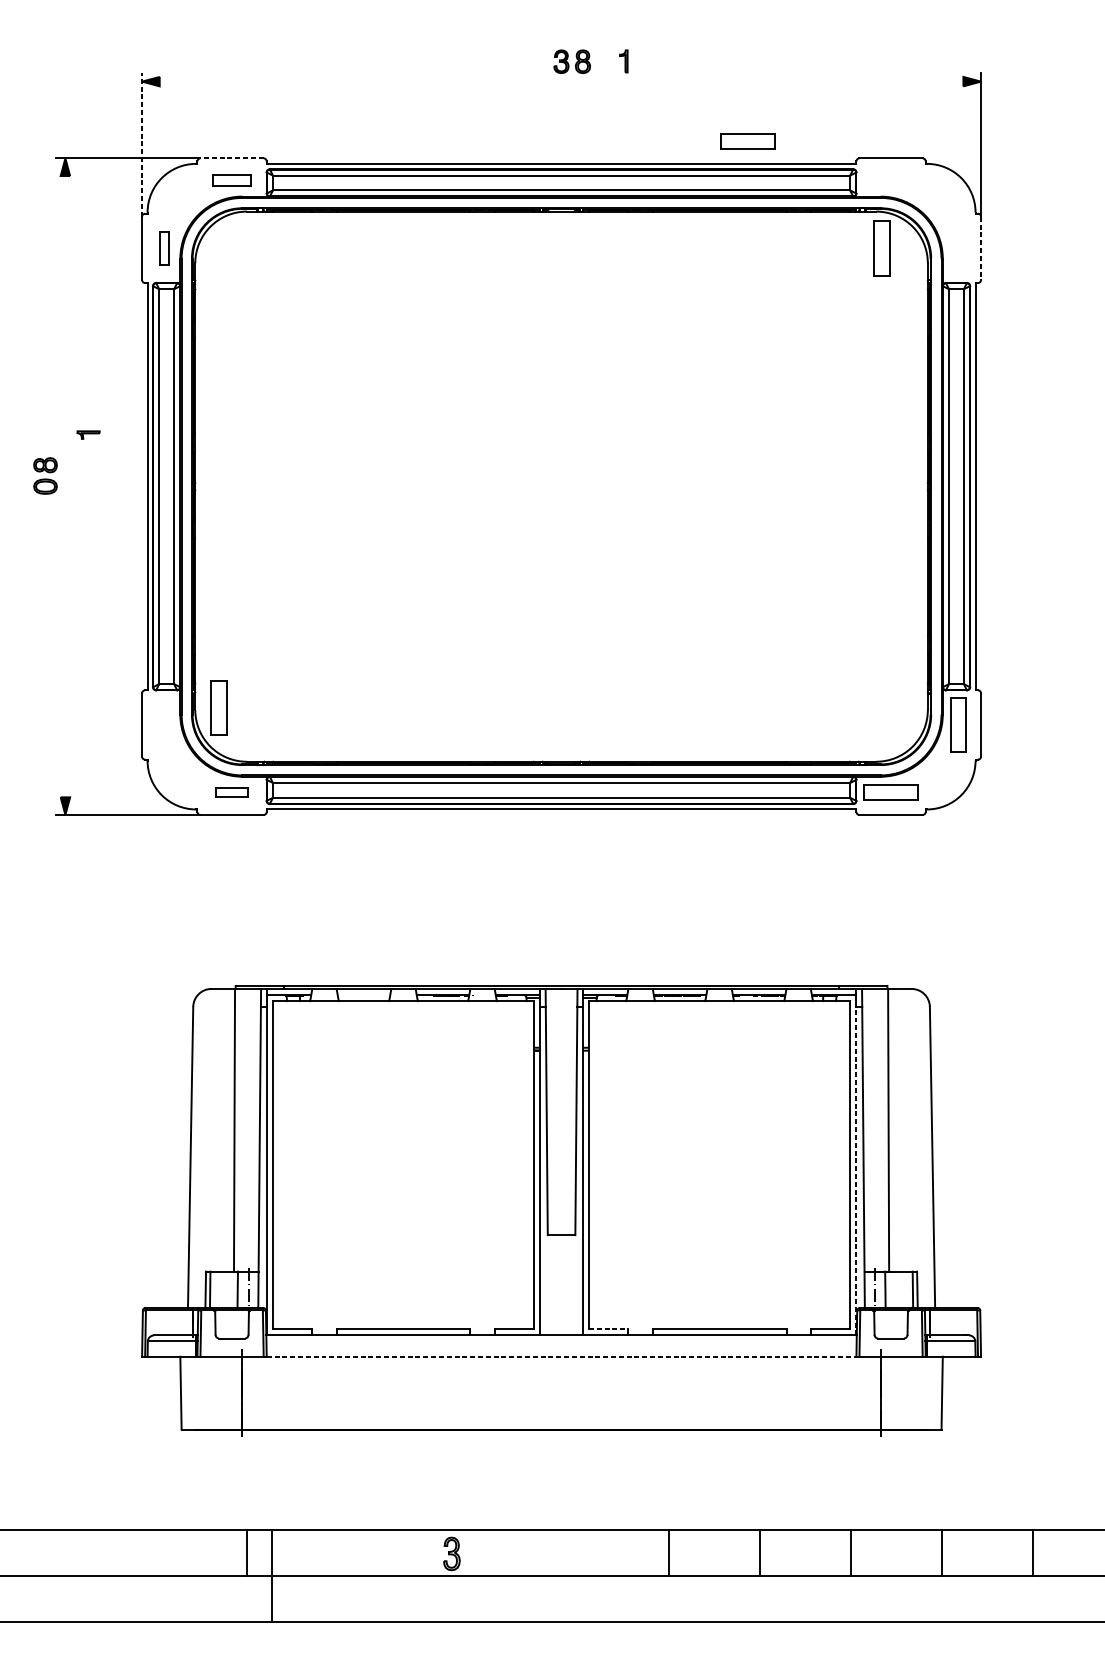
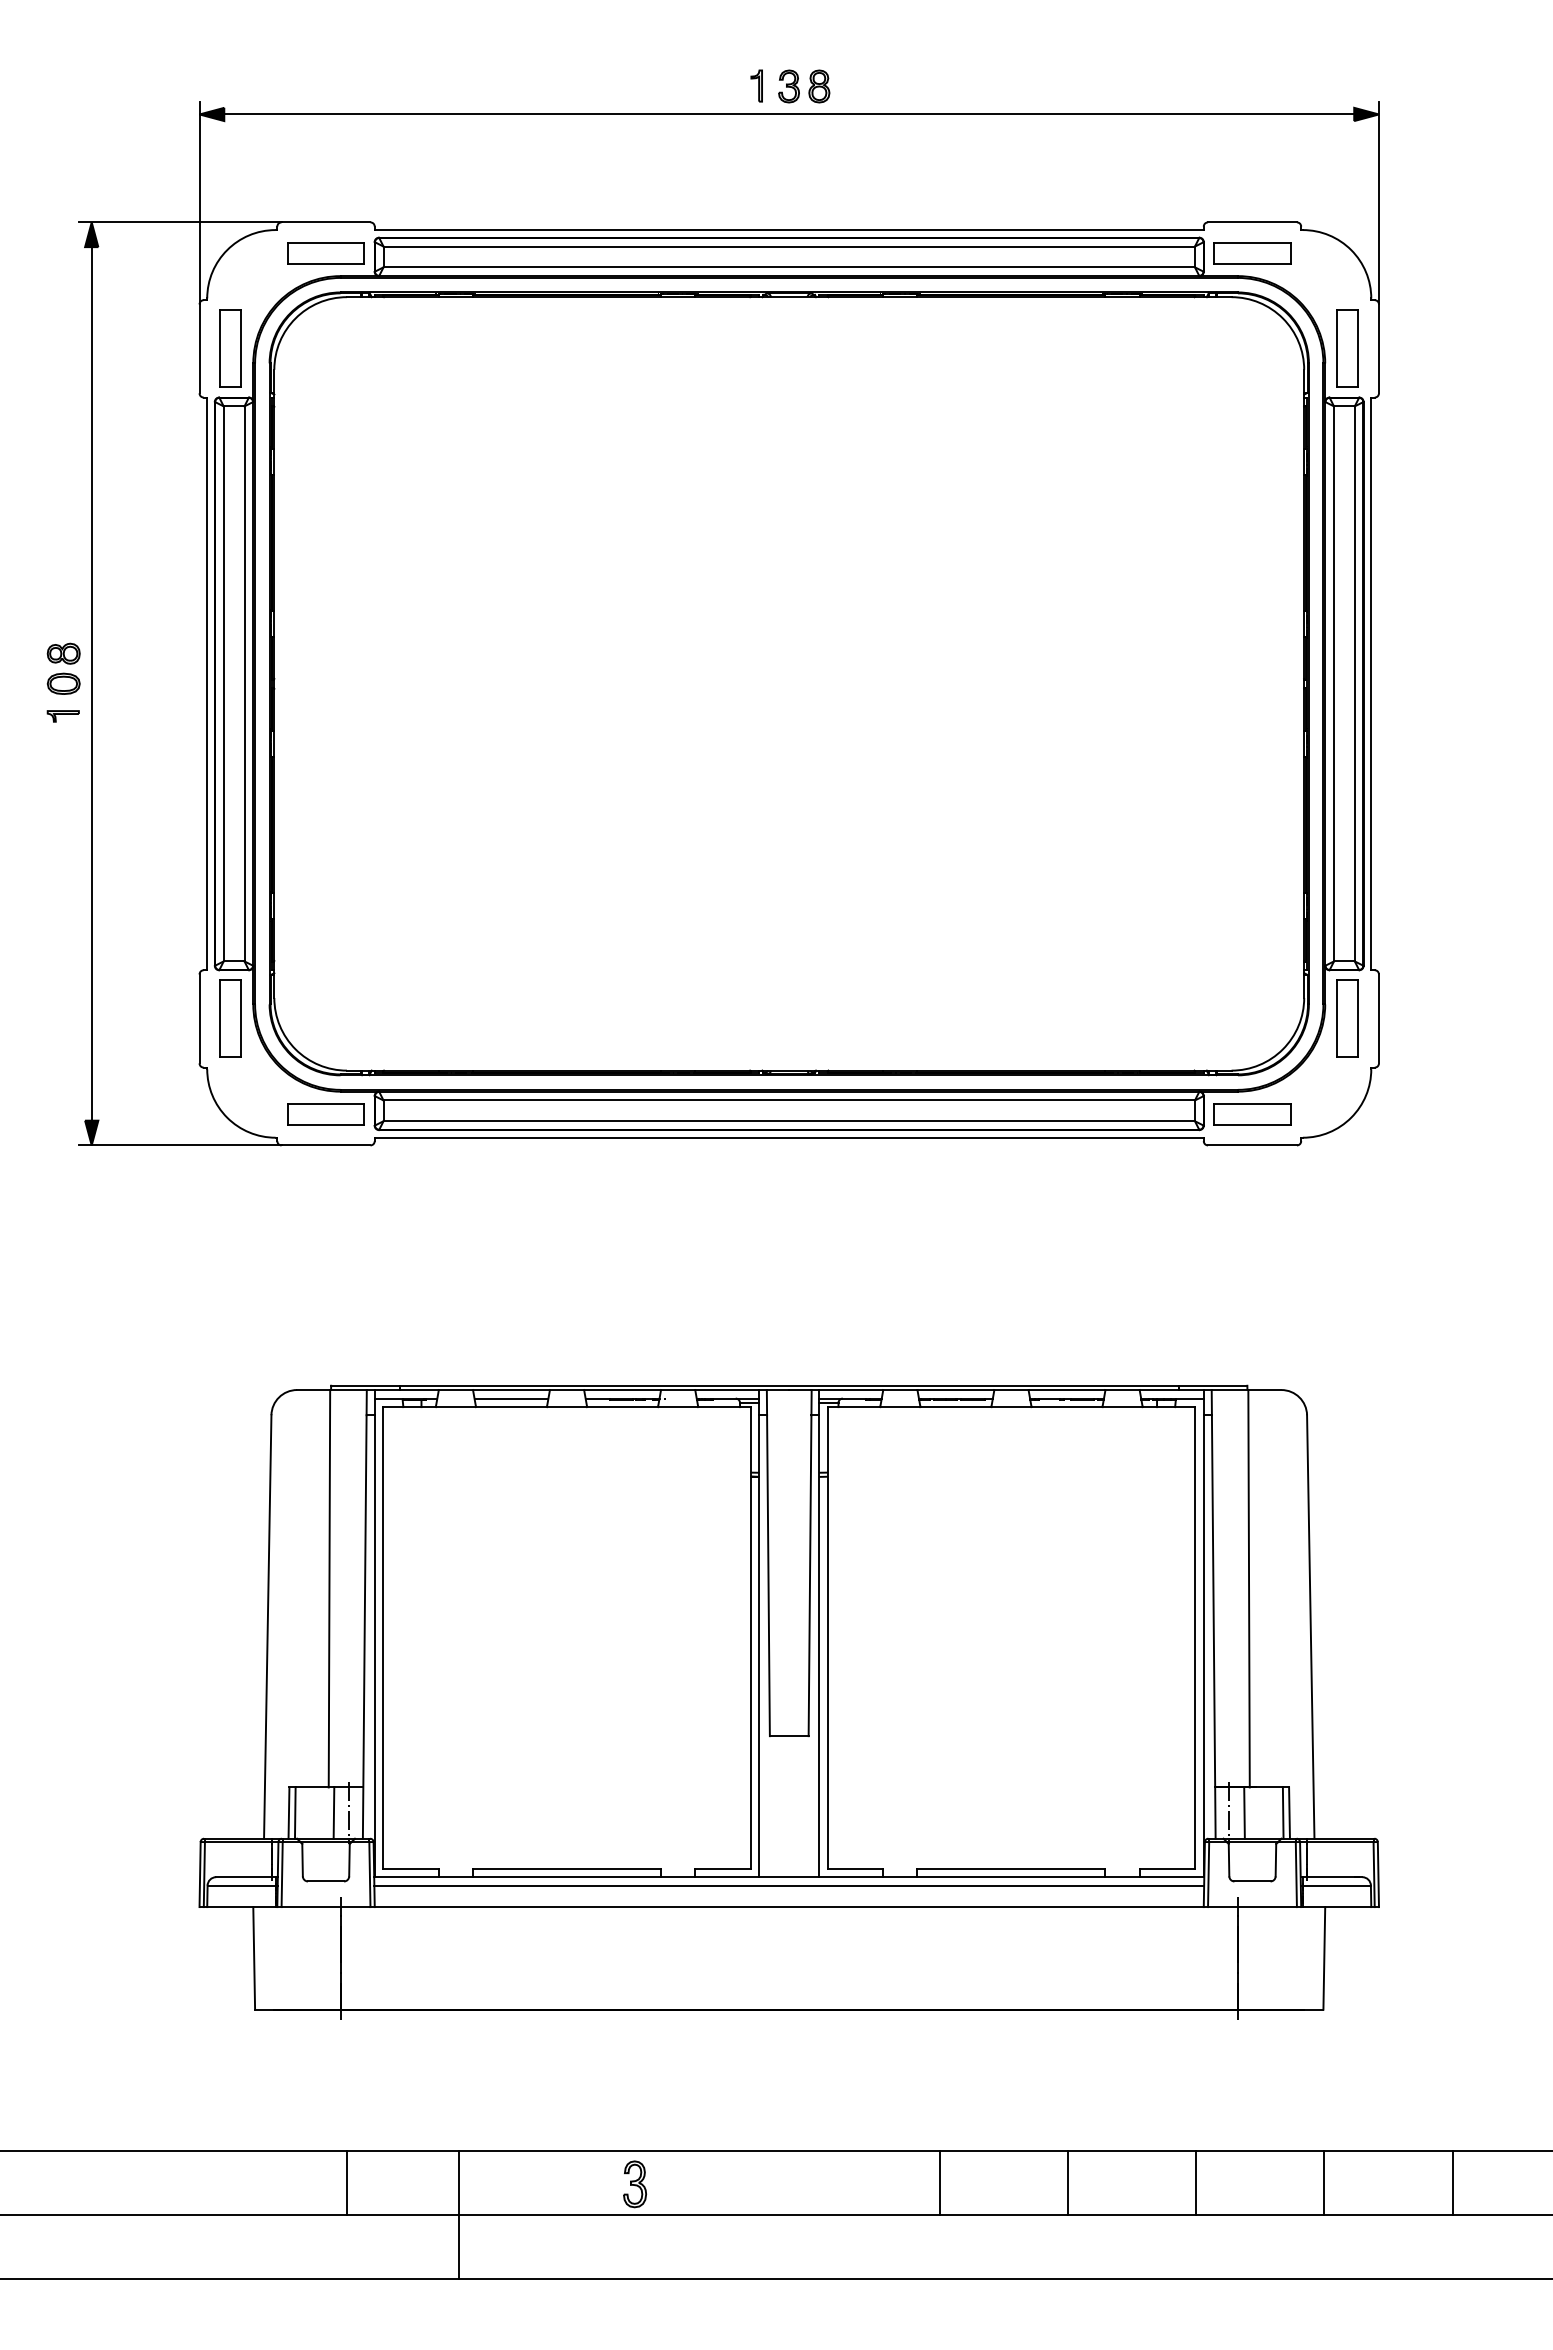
part: (623, 61) -> (756, 85), moved
line: (561, 81) -> (789, 114), added
part: (748, 141) -> (1252, 253), moved
line: (142, 144) -> (199, 202), dashed -> solid
line: (231, 158) -> (325, 222), dashed -> solid
part: (231, 180) -> (325, 253), size x1.43
part: (164, 248) -> (230, 348), size x1.67
part: (881, 248) -> (1347, 348), moved
line: (980, 248) -> (1378, 349), dashed -> solid
part: (88, 435) -> (62, 716), moved
line: (65, 486) -> (91, 683), added
part: (218, 707) -> (230, 1018), moved
part: (231, 792) -> (325, 1114), size x1.67
line: (364, 994) -> (511, 1398), added
line: (856, 1171) -> (1203, 1646), dashed -> solid
line: (608, 1329) -> (855, 1868), dashed -> solid
line: (561, 1341) -> (789, 1885), added
line: (561, 1357) -> (789, 1907), dashed -> solid
line: (271, 1576) -> (458, 2215), moved

